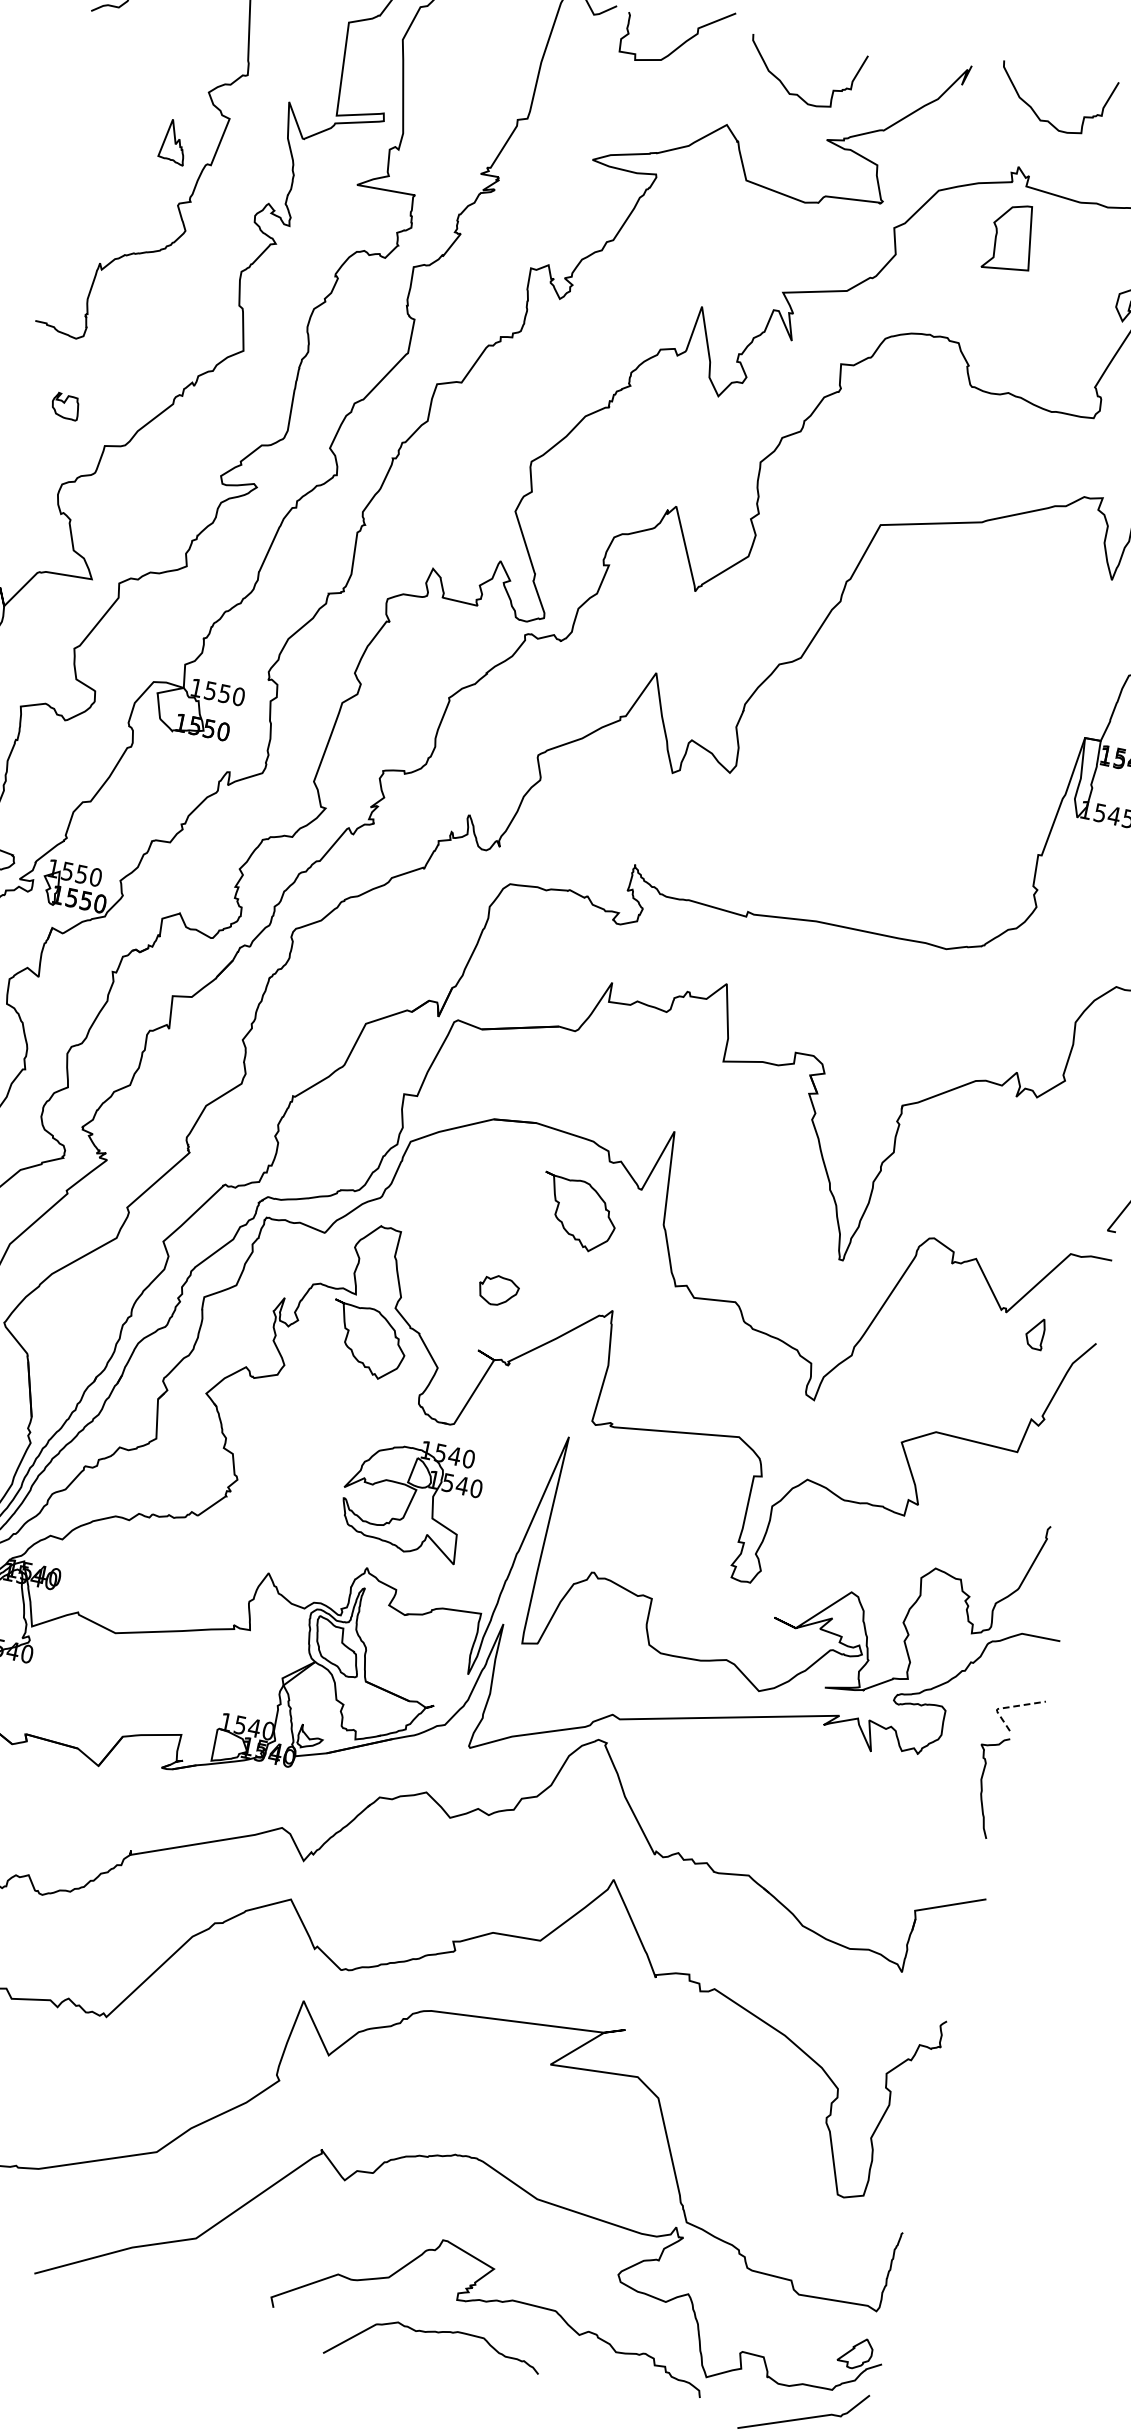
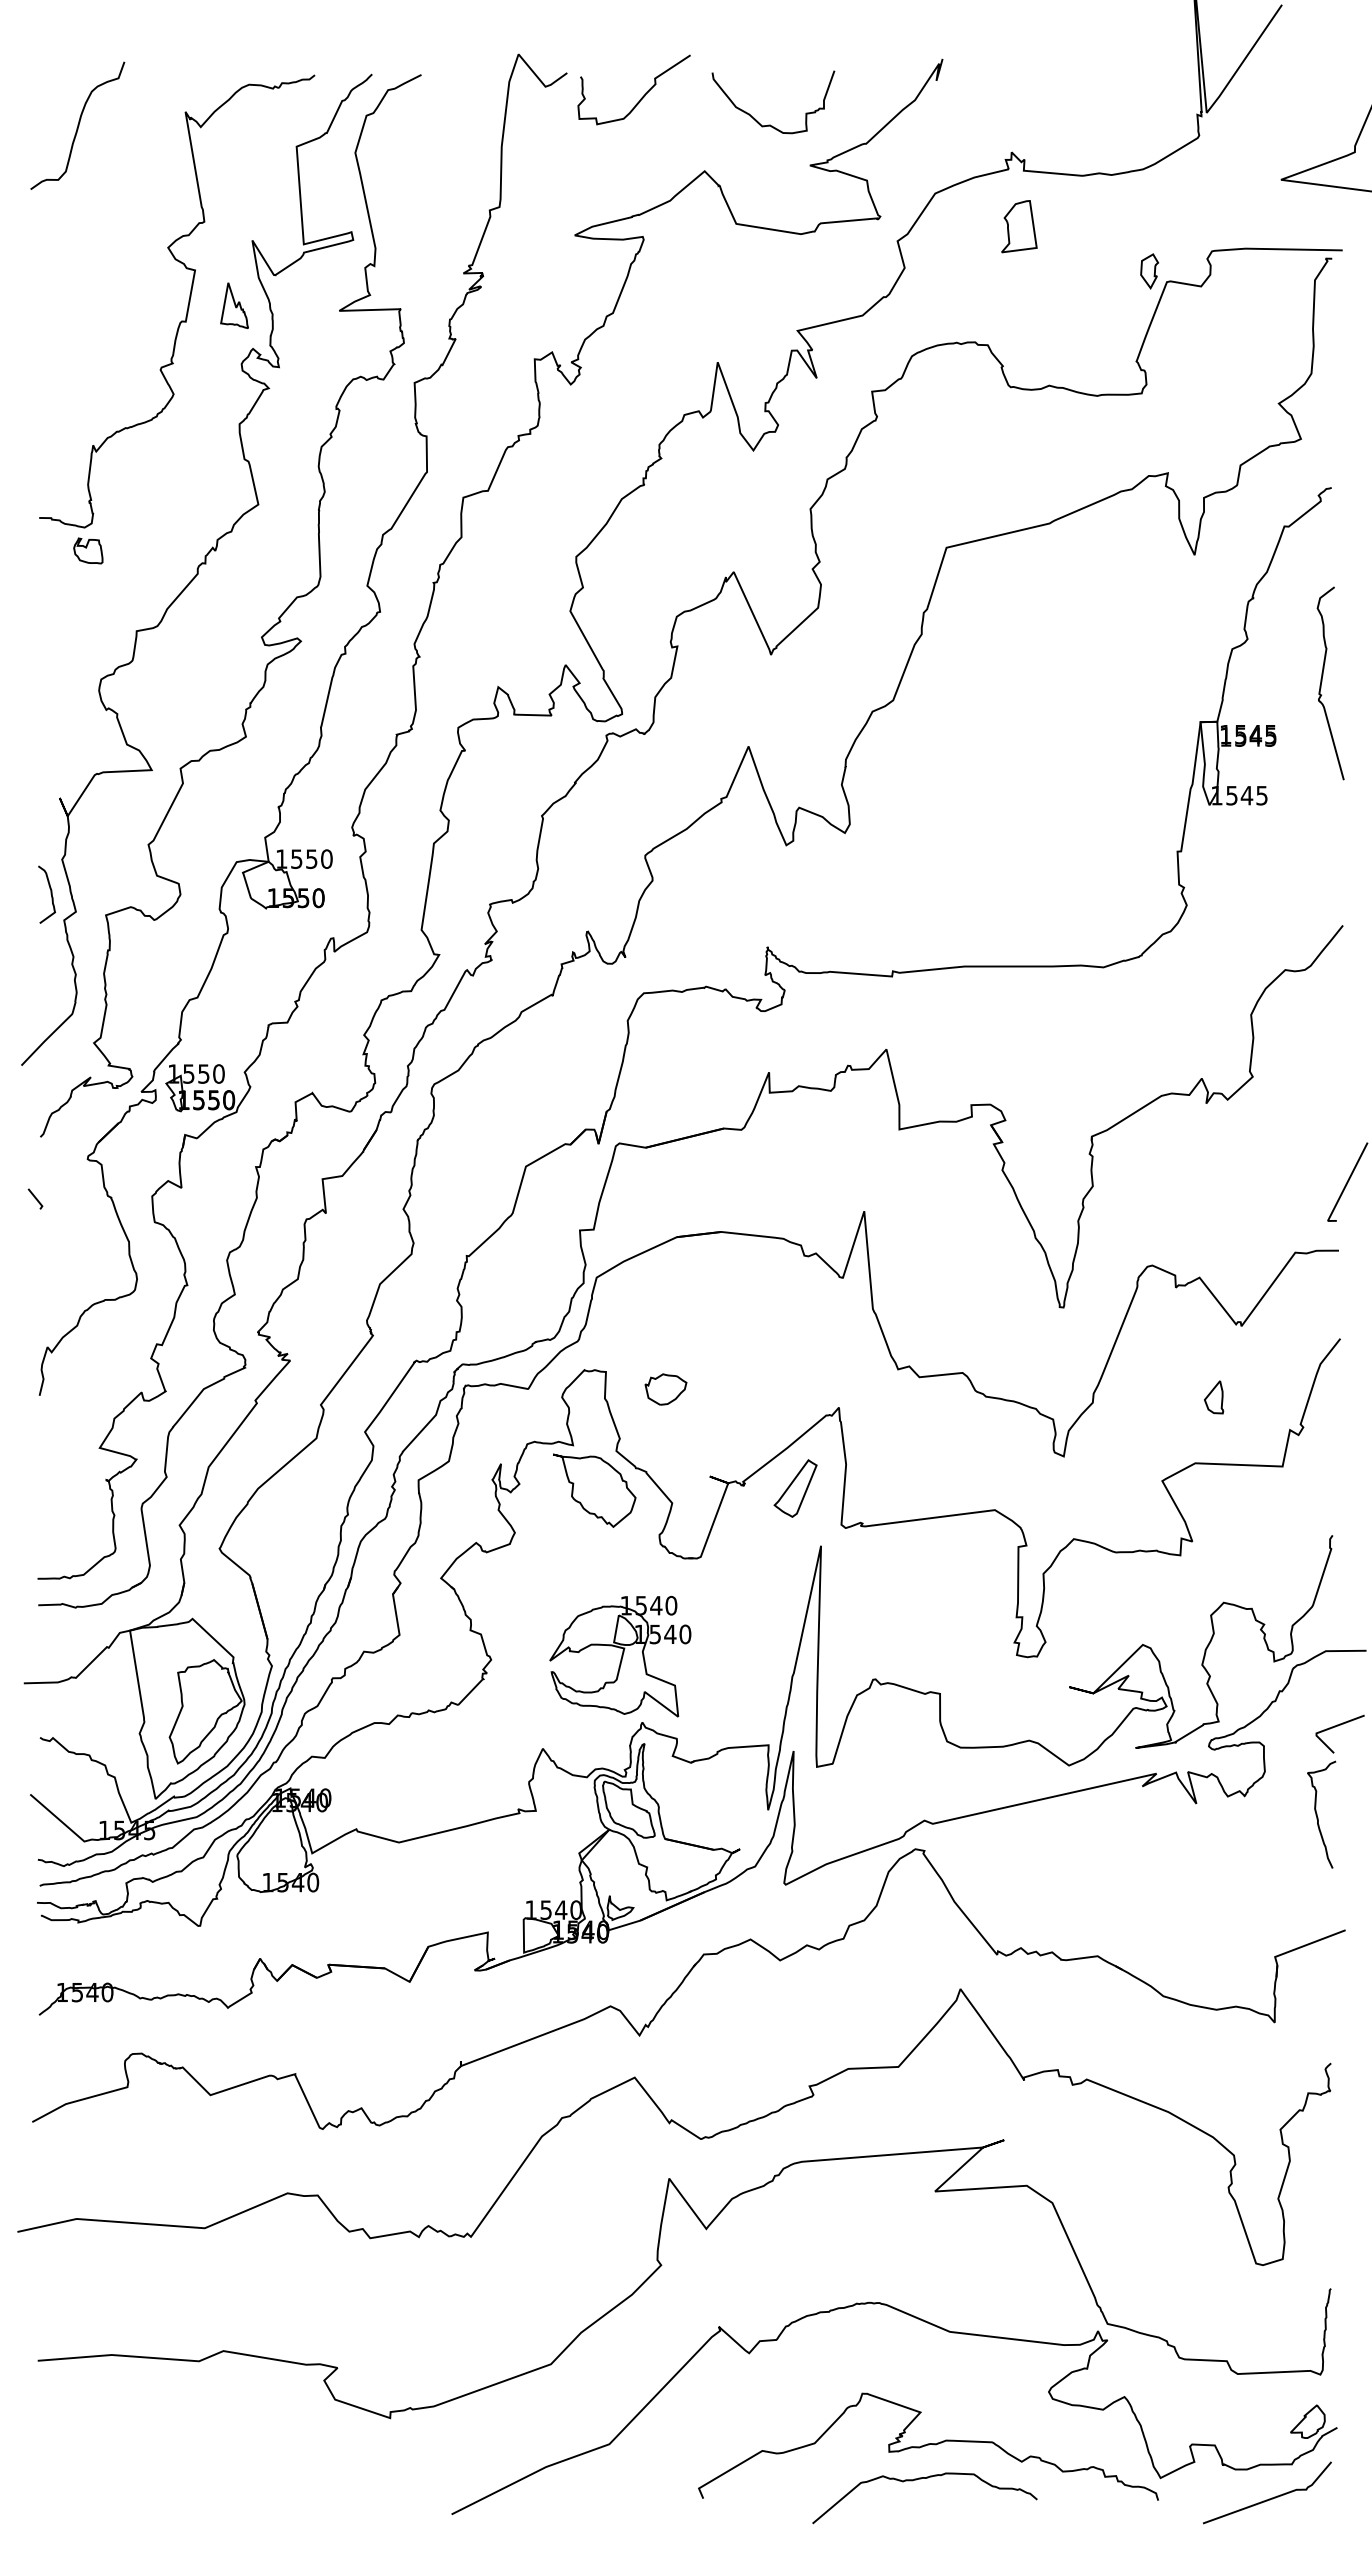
curve: (1048, 120) -> (1032, 98), removed
part: (174, 141) -> (234, 305), moved
part: (1011, 237) -> (1019, 226), size x0.71
part: (65, 406) -> (88, 550), moved
part: (577, 1213) -> (782, 1315), removed
part: (498, 1290) -> (665, 1389), moved
part: (1035, 1333) -> (1214, 1397), moved
part: (556, 1378) -> (795, 1488), added
part: (411, 1496) -> (620, 1656), moved
line: (1007, 1707) -> (1326, 1729), dashed -> solid
curve: (433, 2332) -> (921, 2479), moved

